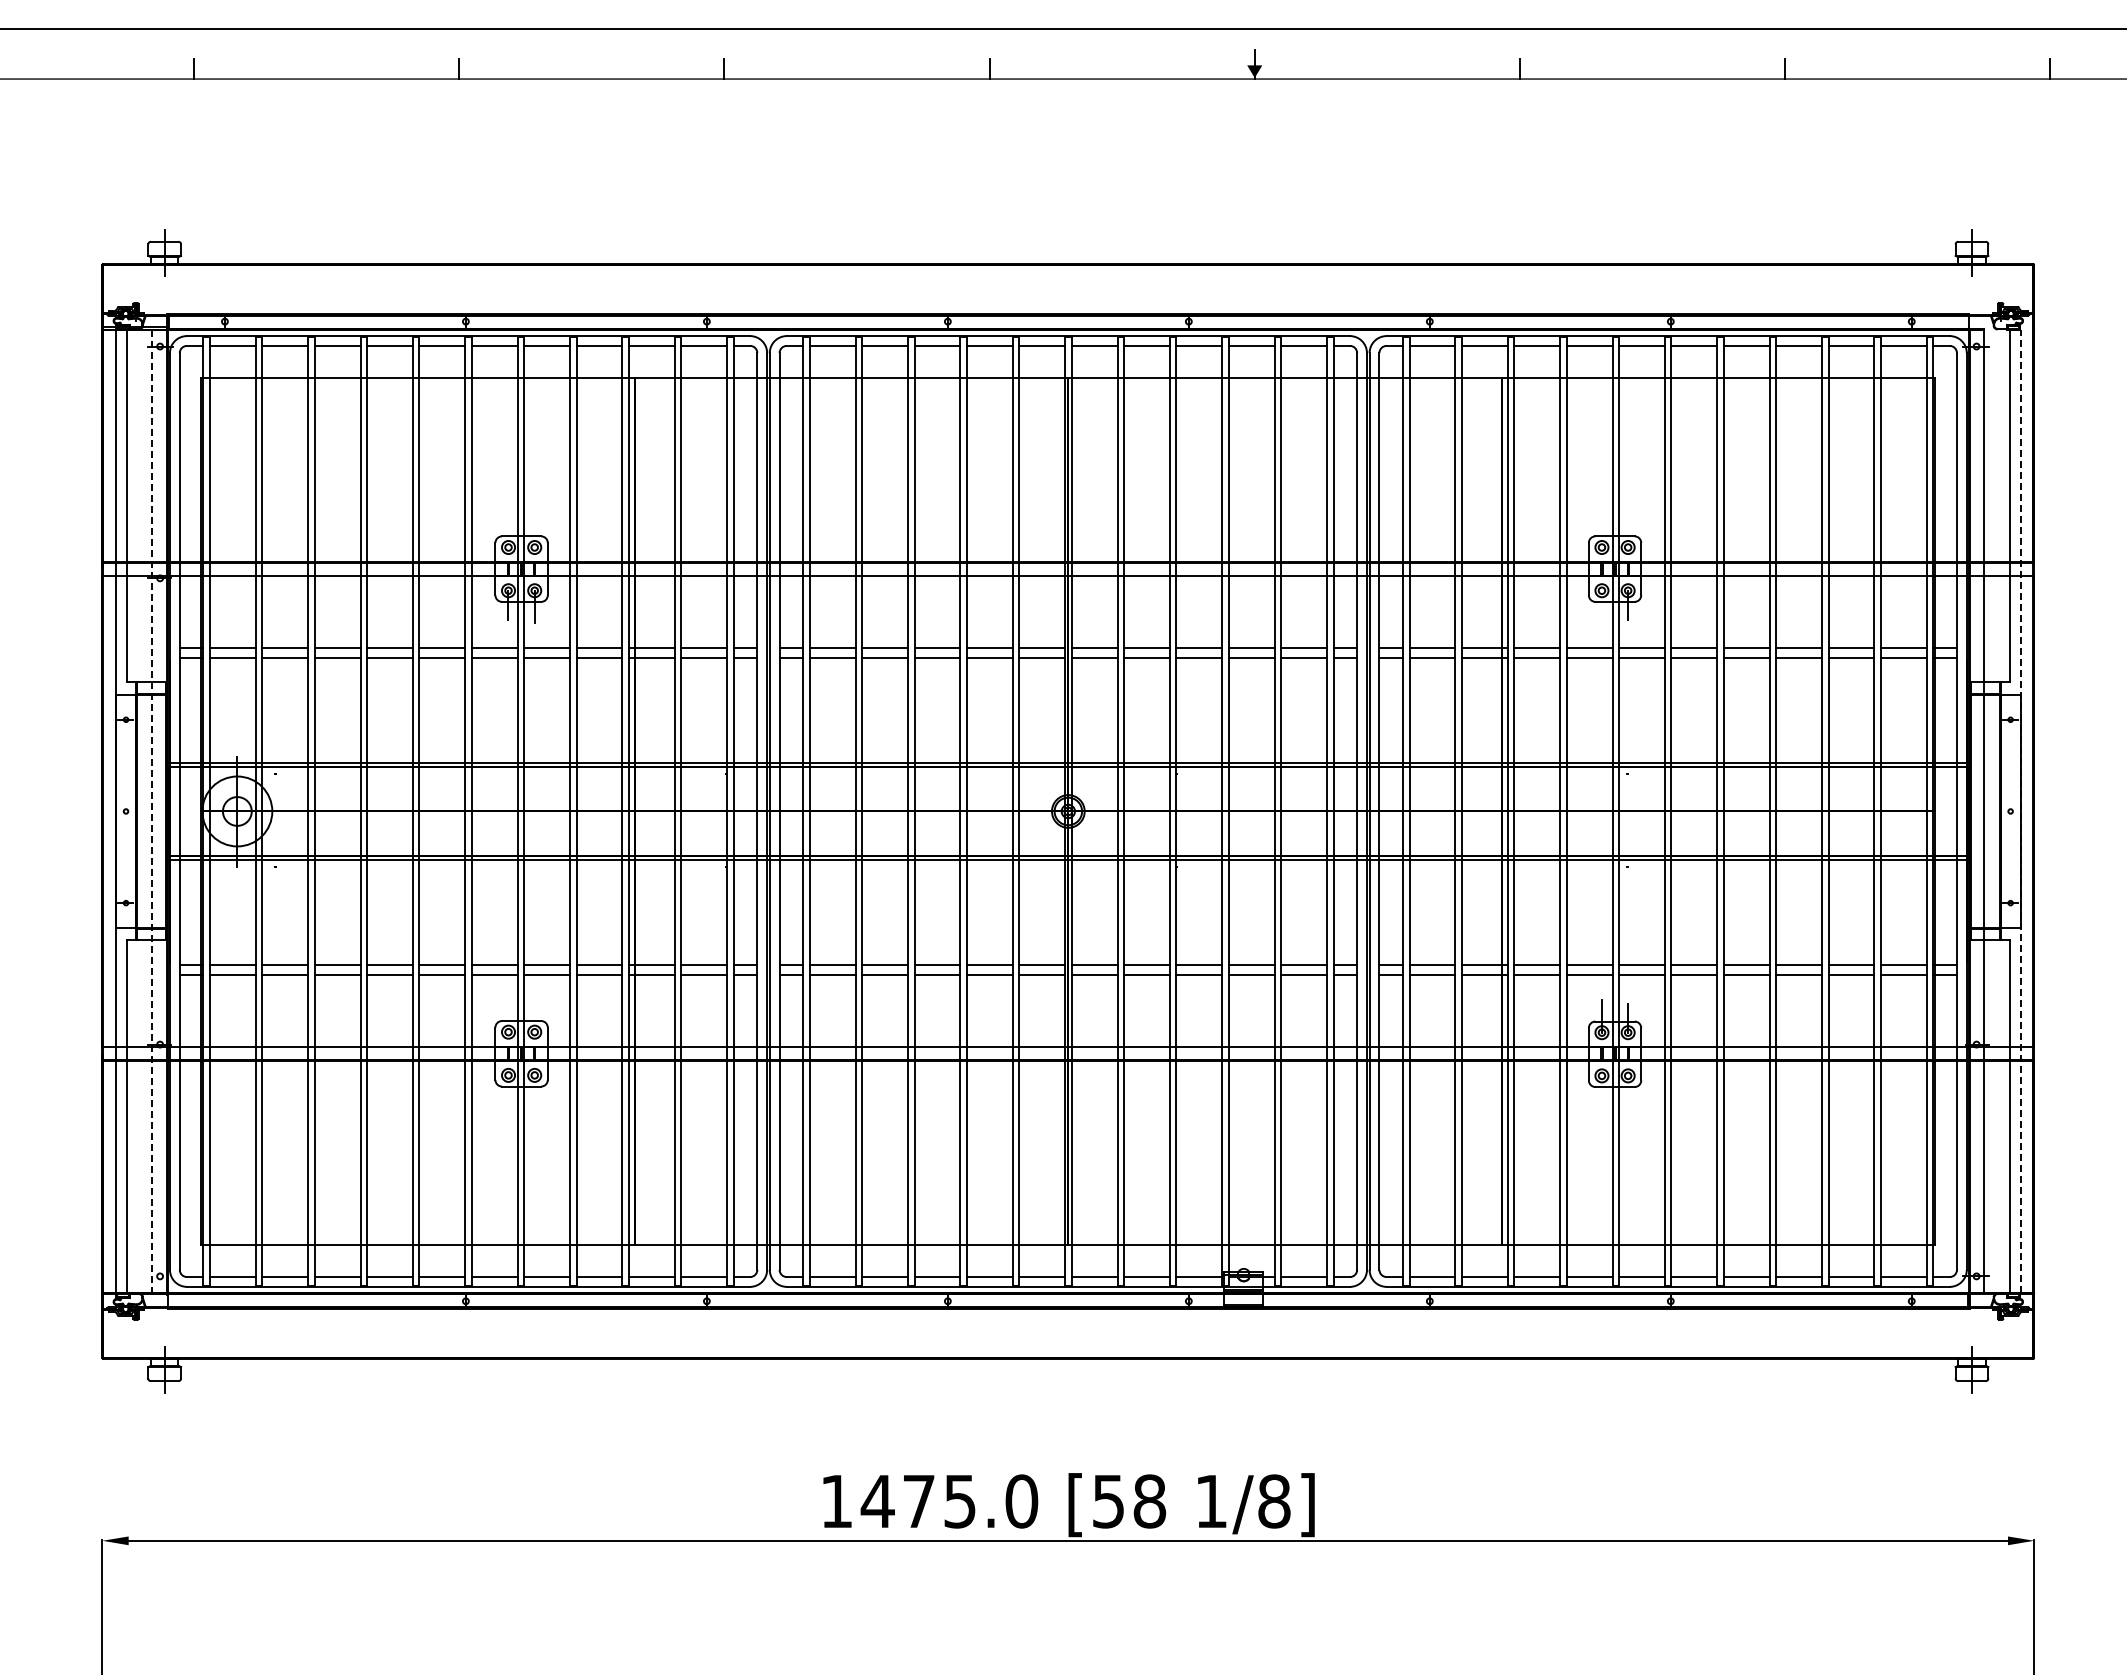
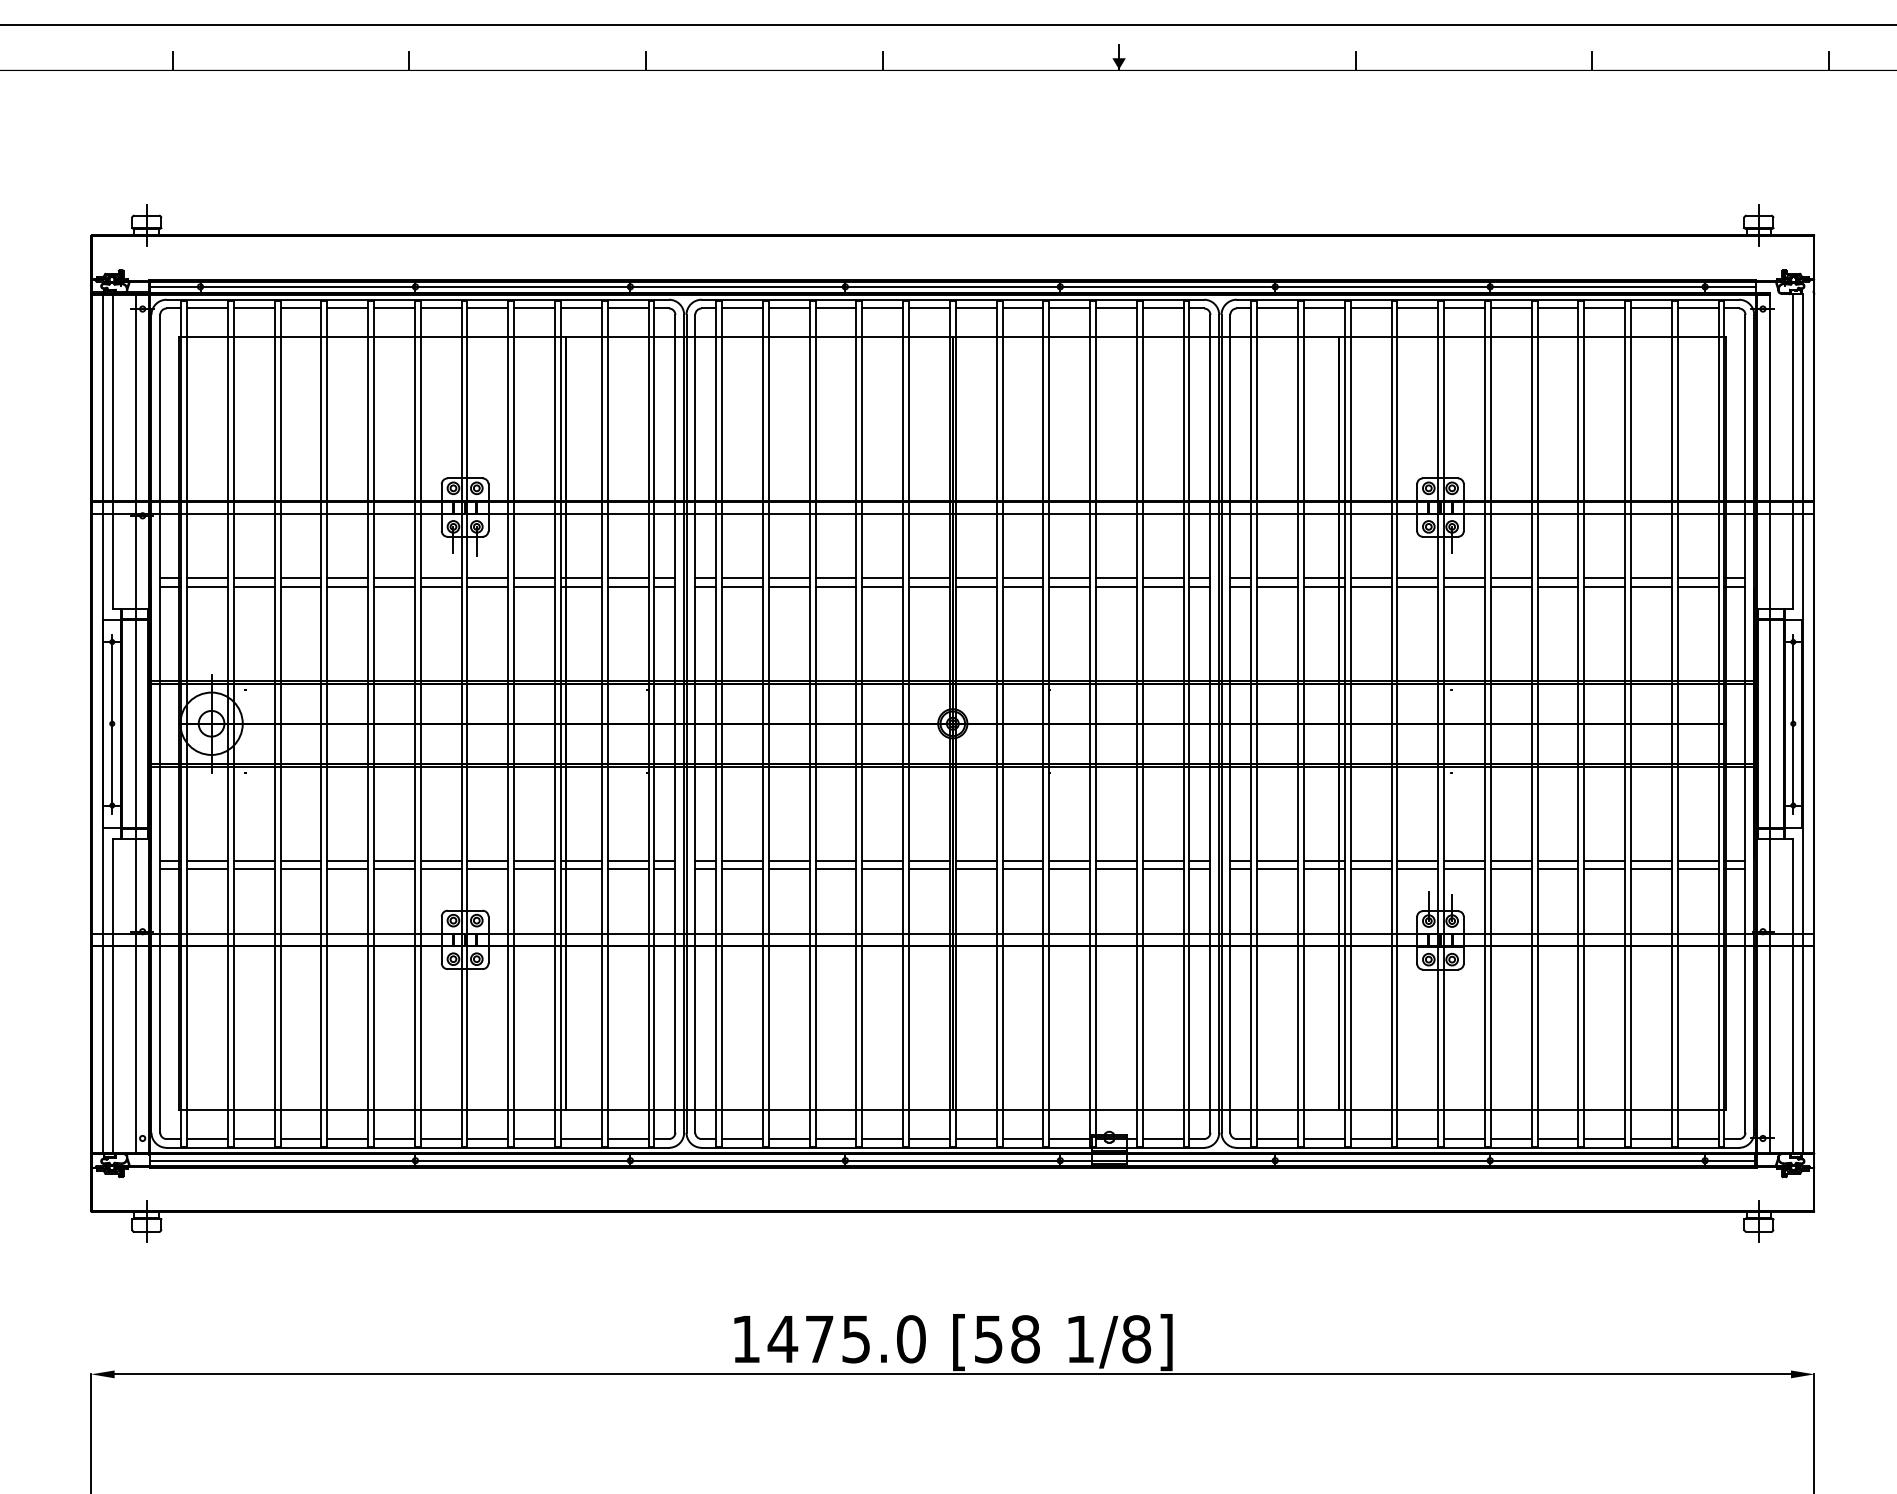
line: (1067, 321) -> (952, 286), added
line: (126, 811) -> (112, 723), added
line: (152, 811) -> (135, 723), dashed -> solid
line: (2010, 811) -> (1793, 723), added
line: (2021, 811) -> (1803, 723), dashed -> solid
line: (1067, 1301) -> (952, 1160), added

